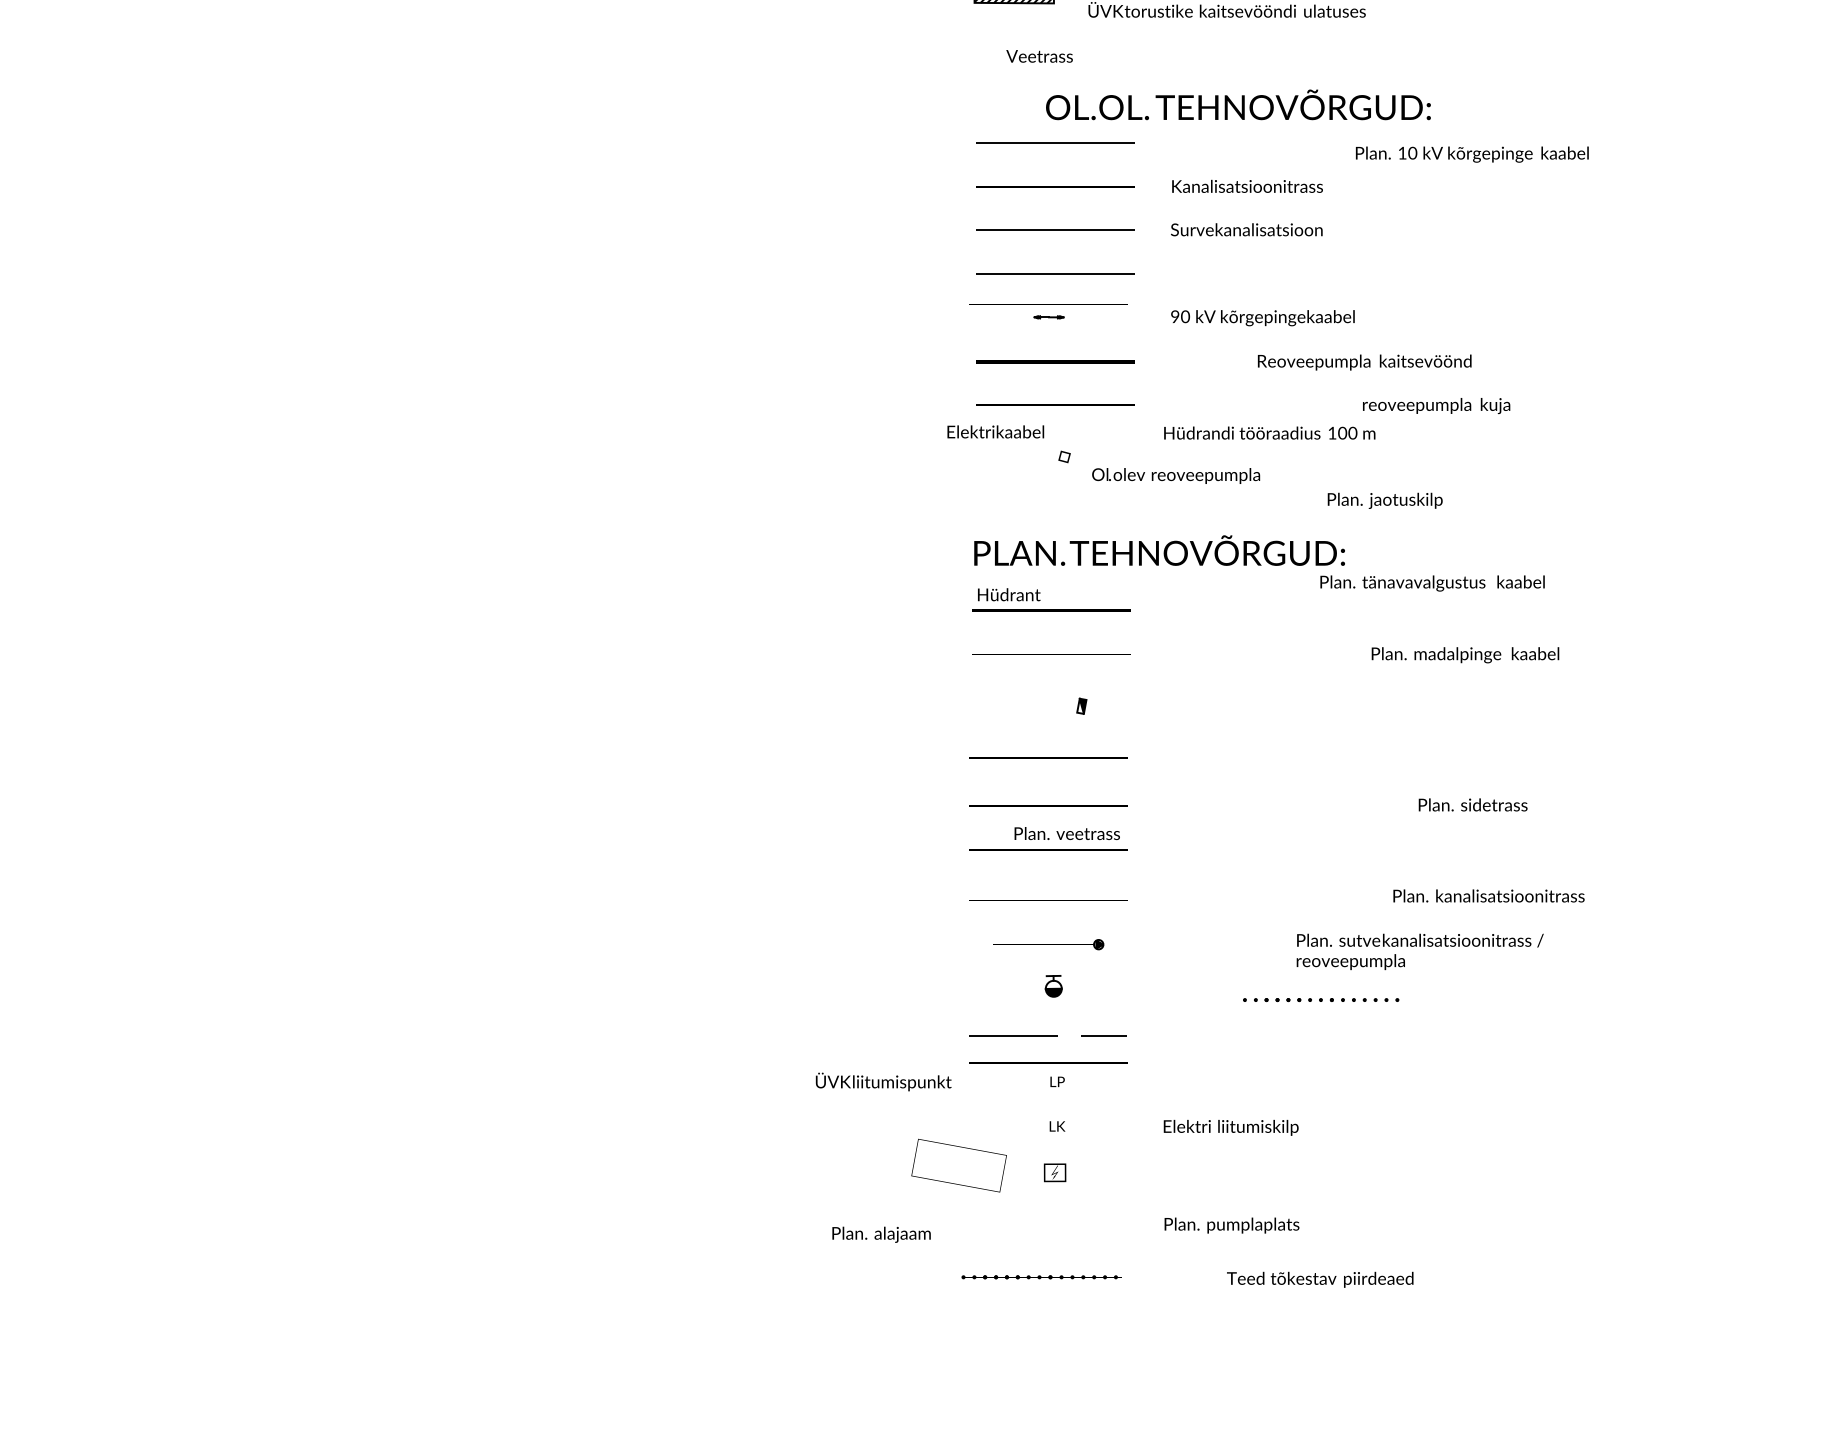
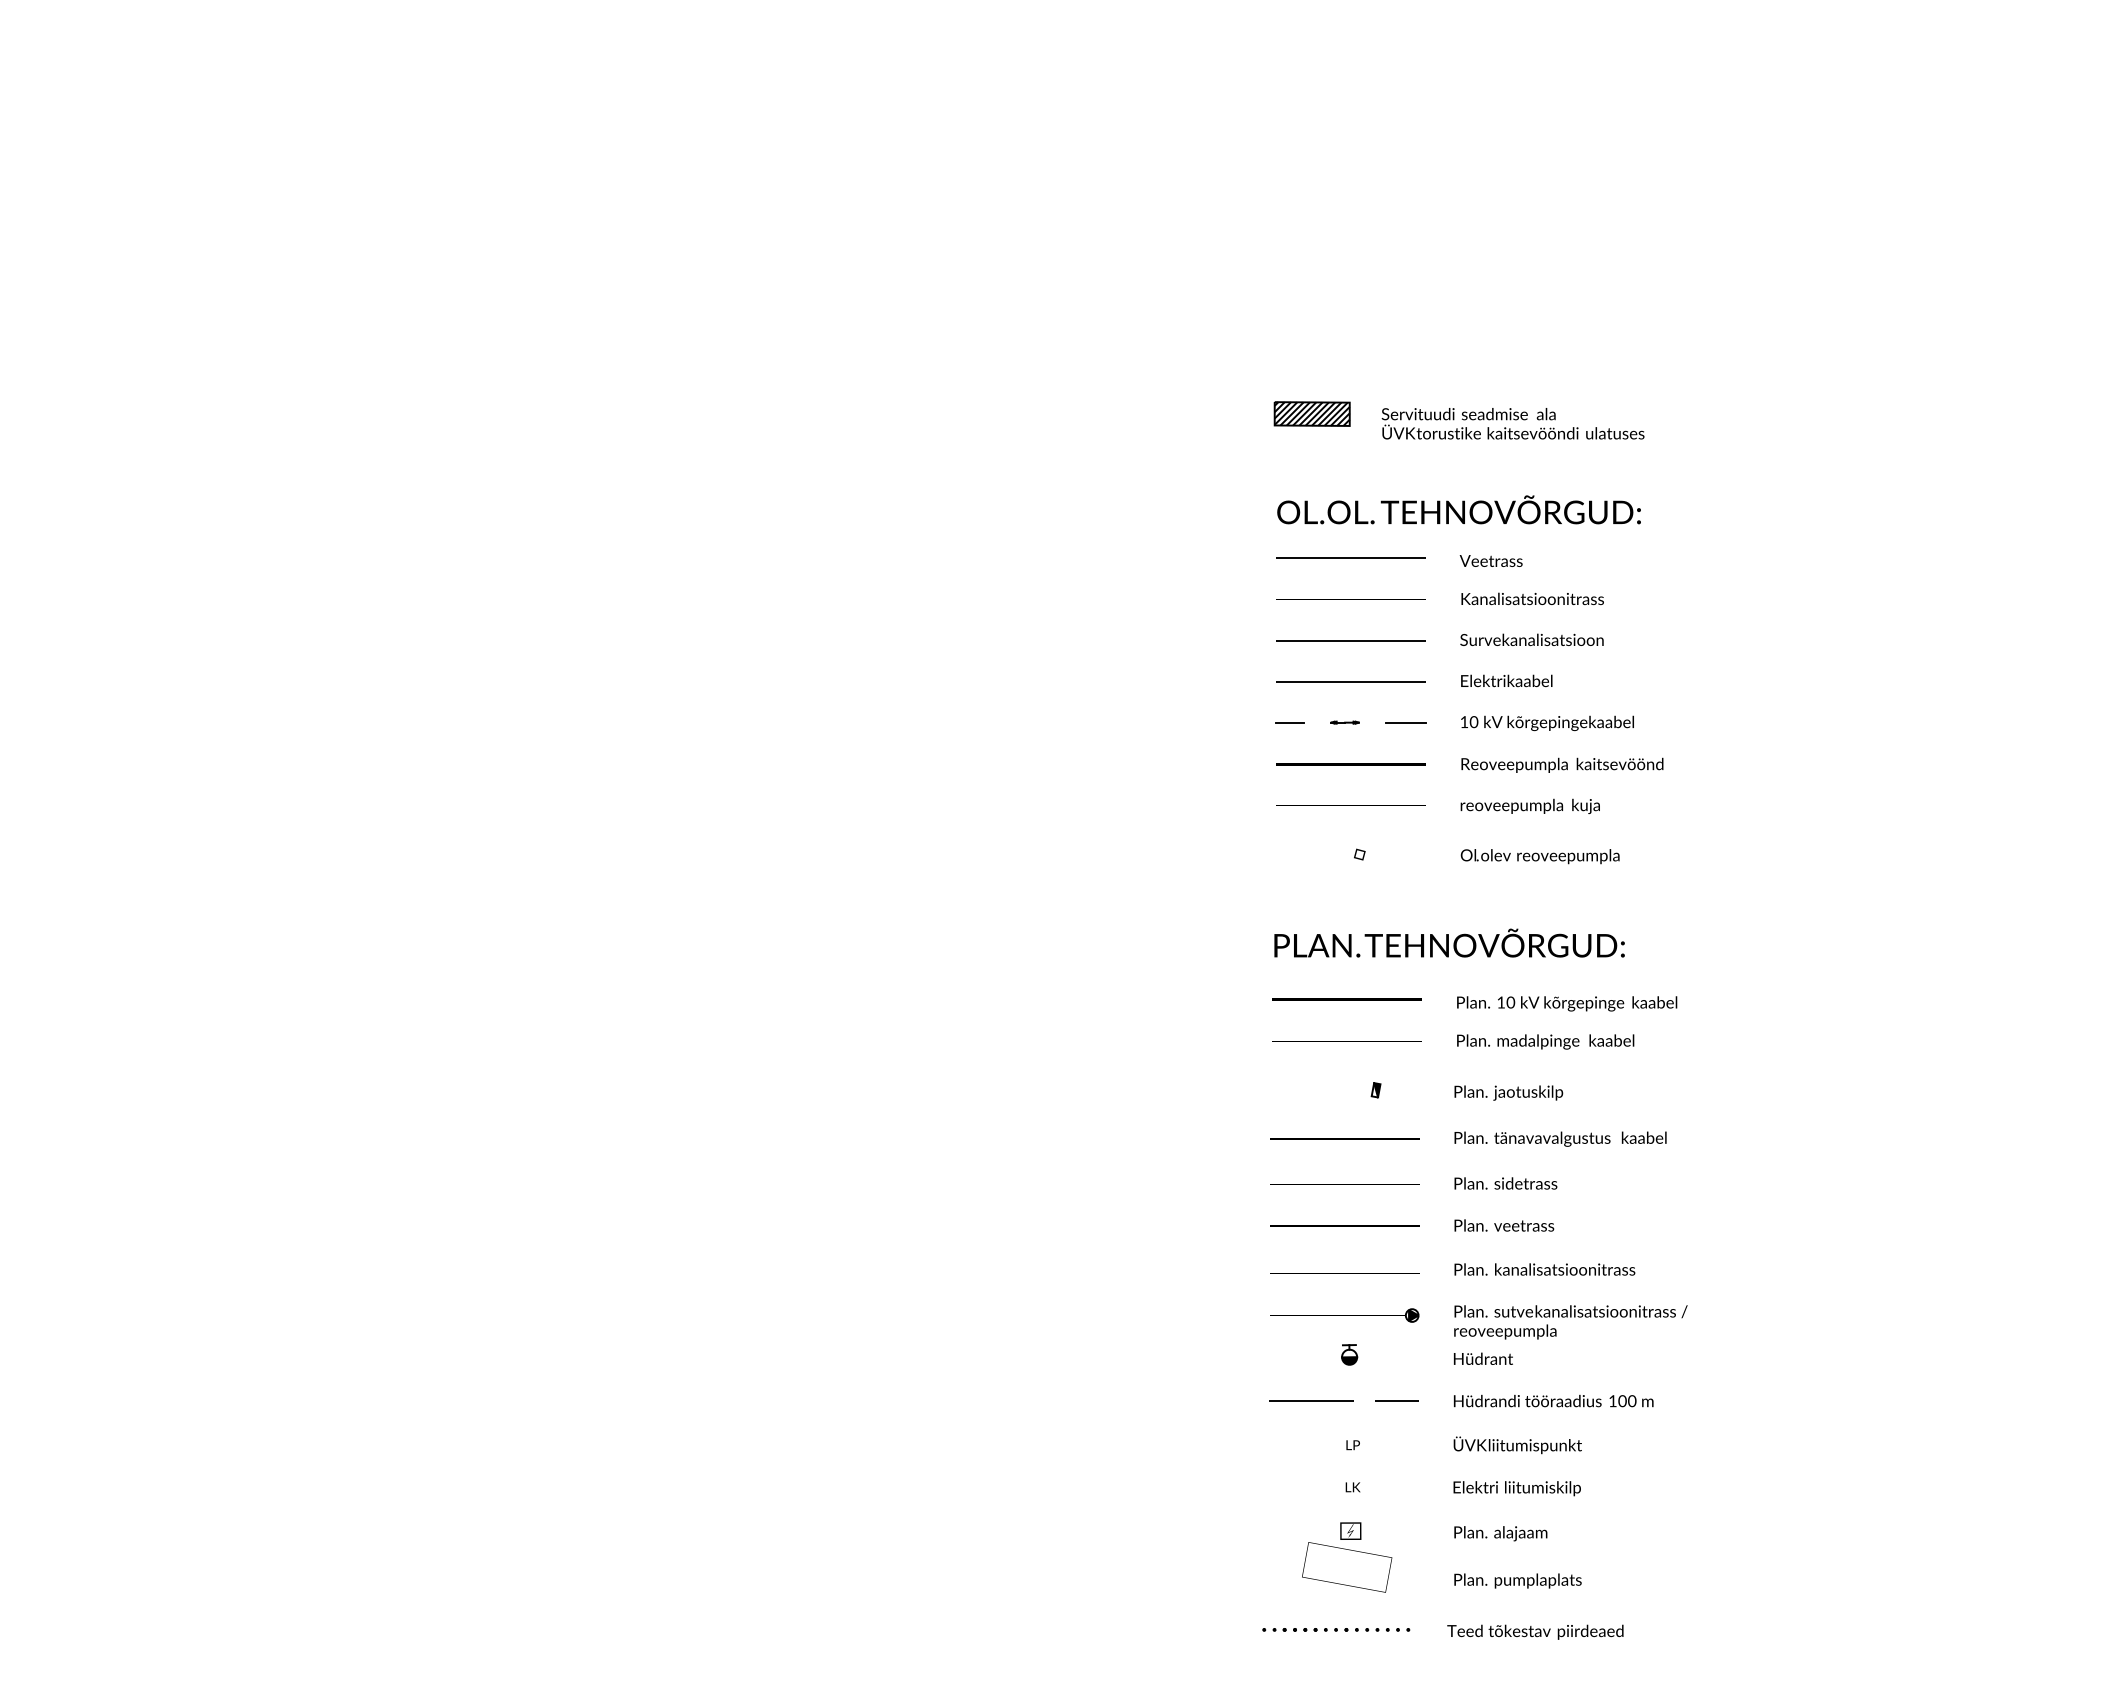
text: (1038, 55) -> (1490, 560), moved
text: (1237, 104) -> (1458, 509), moved
text: (1472, 154) -> (1567, 1003), moved
line: (1048, 304) -> (1344, 710), removed
line: (990, 317) -> (1289, 722), added
line: (1114, 317) -> (1406, 722), added
text: (1175, 317) -> (1464, 722), 90 -> 10
text: (1364, 361) -> (1562, 764), moved
text: (1435, 405) -> (1529, 805), moved
text: (995, 431) -> (1506, 680), moved
text: (1269, 432) -> (1553, 1400), moved
text: (1175, 475) -> (1539, 856), moved
text: (1384, 500) -> (1508, 1092), moved
text: (1432, 582) -> (1560, 1138), moved
text: (1009, 594) -> (1483, 1358), moved
text: (1465, 654) -> (1545, 1041), moved
text: (1472, 804) -> (1505, 1183), moved
text: (1067, 833) -> (1504, 1225), moved
text: (1488, 895) -> (1544, 1269), moved
part: (1048, 944) -> (1344, 1315), size x1.43
text: (1419, 952) -> (1570, 1322), moved
part: (1321, 999) -> (1602, 1367), removed
line: (1048, 1062) -> (1344, 1426), removed
text: (883, 1082) -> (1517, 1445), moved
part: (959, 1165) -> (1347, 1567), moved
text: (881, 1234) -> (1500, 1533), moved
text: (1320, 1278) -> (1535, 1631), moved

